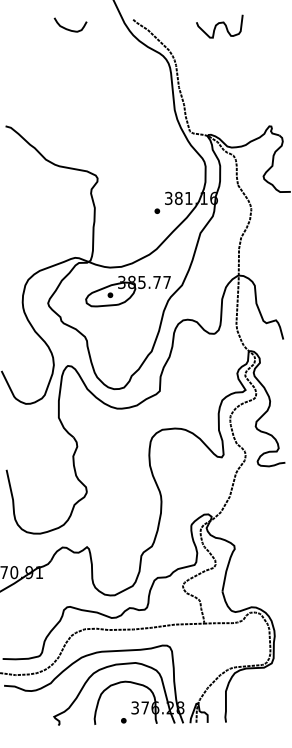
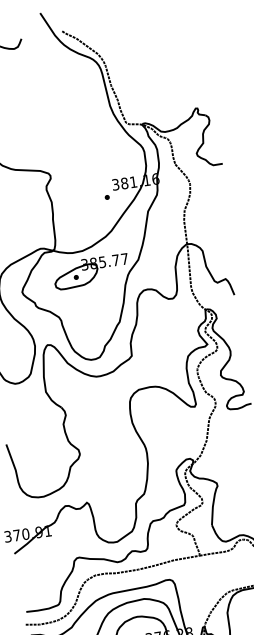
curve: (218, 24) -> (138, 24), removed

